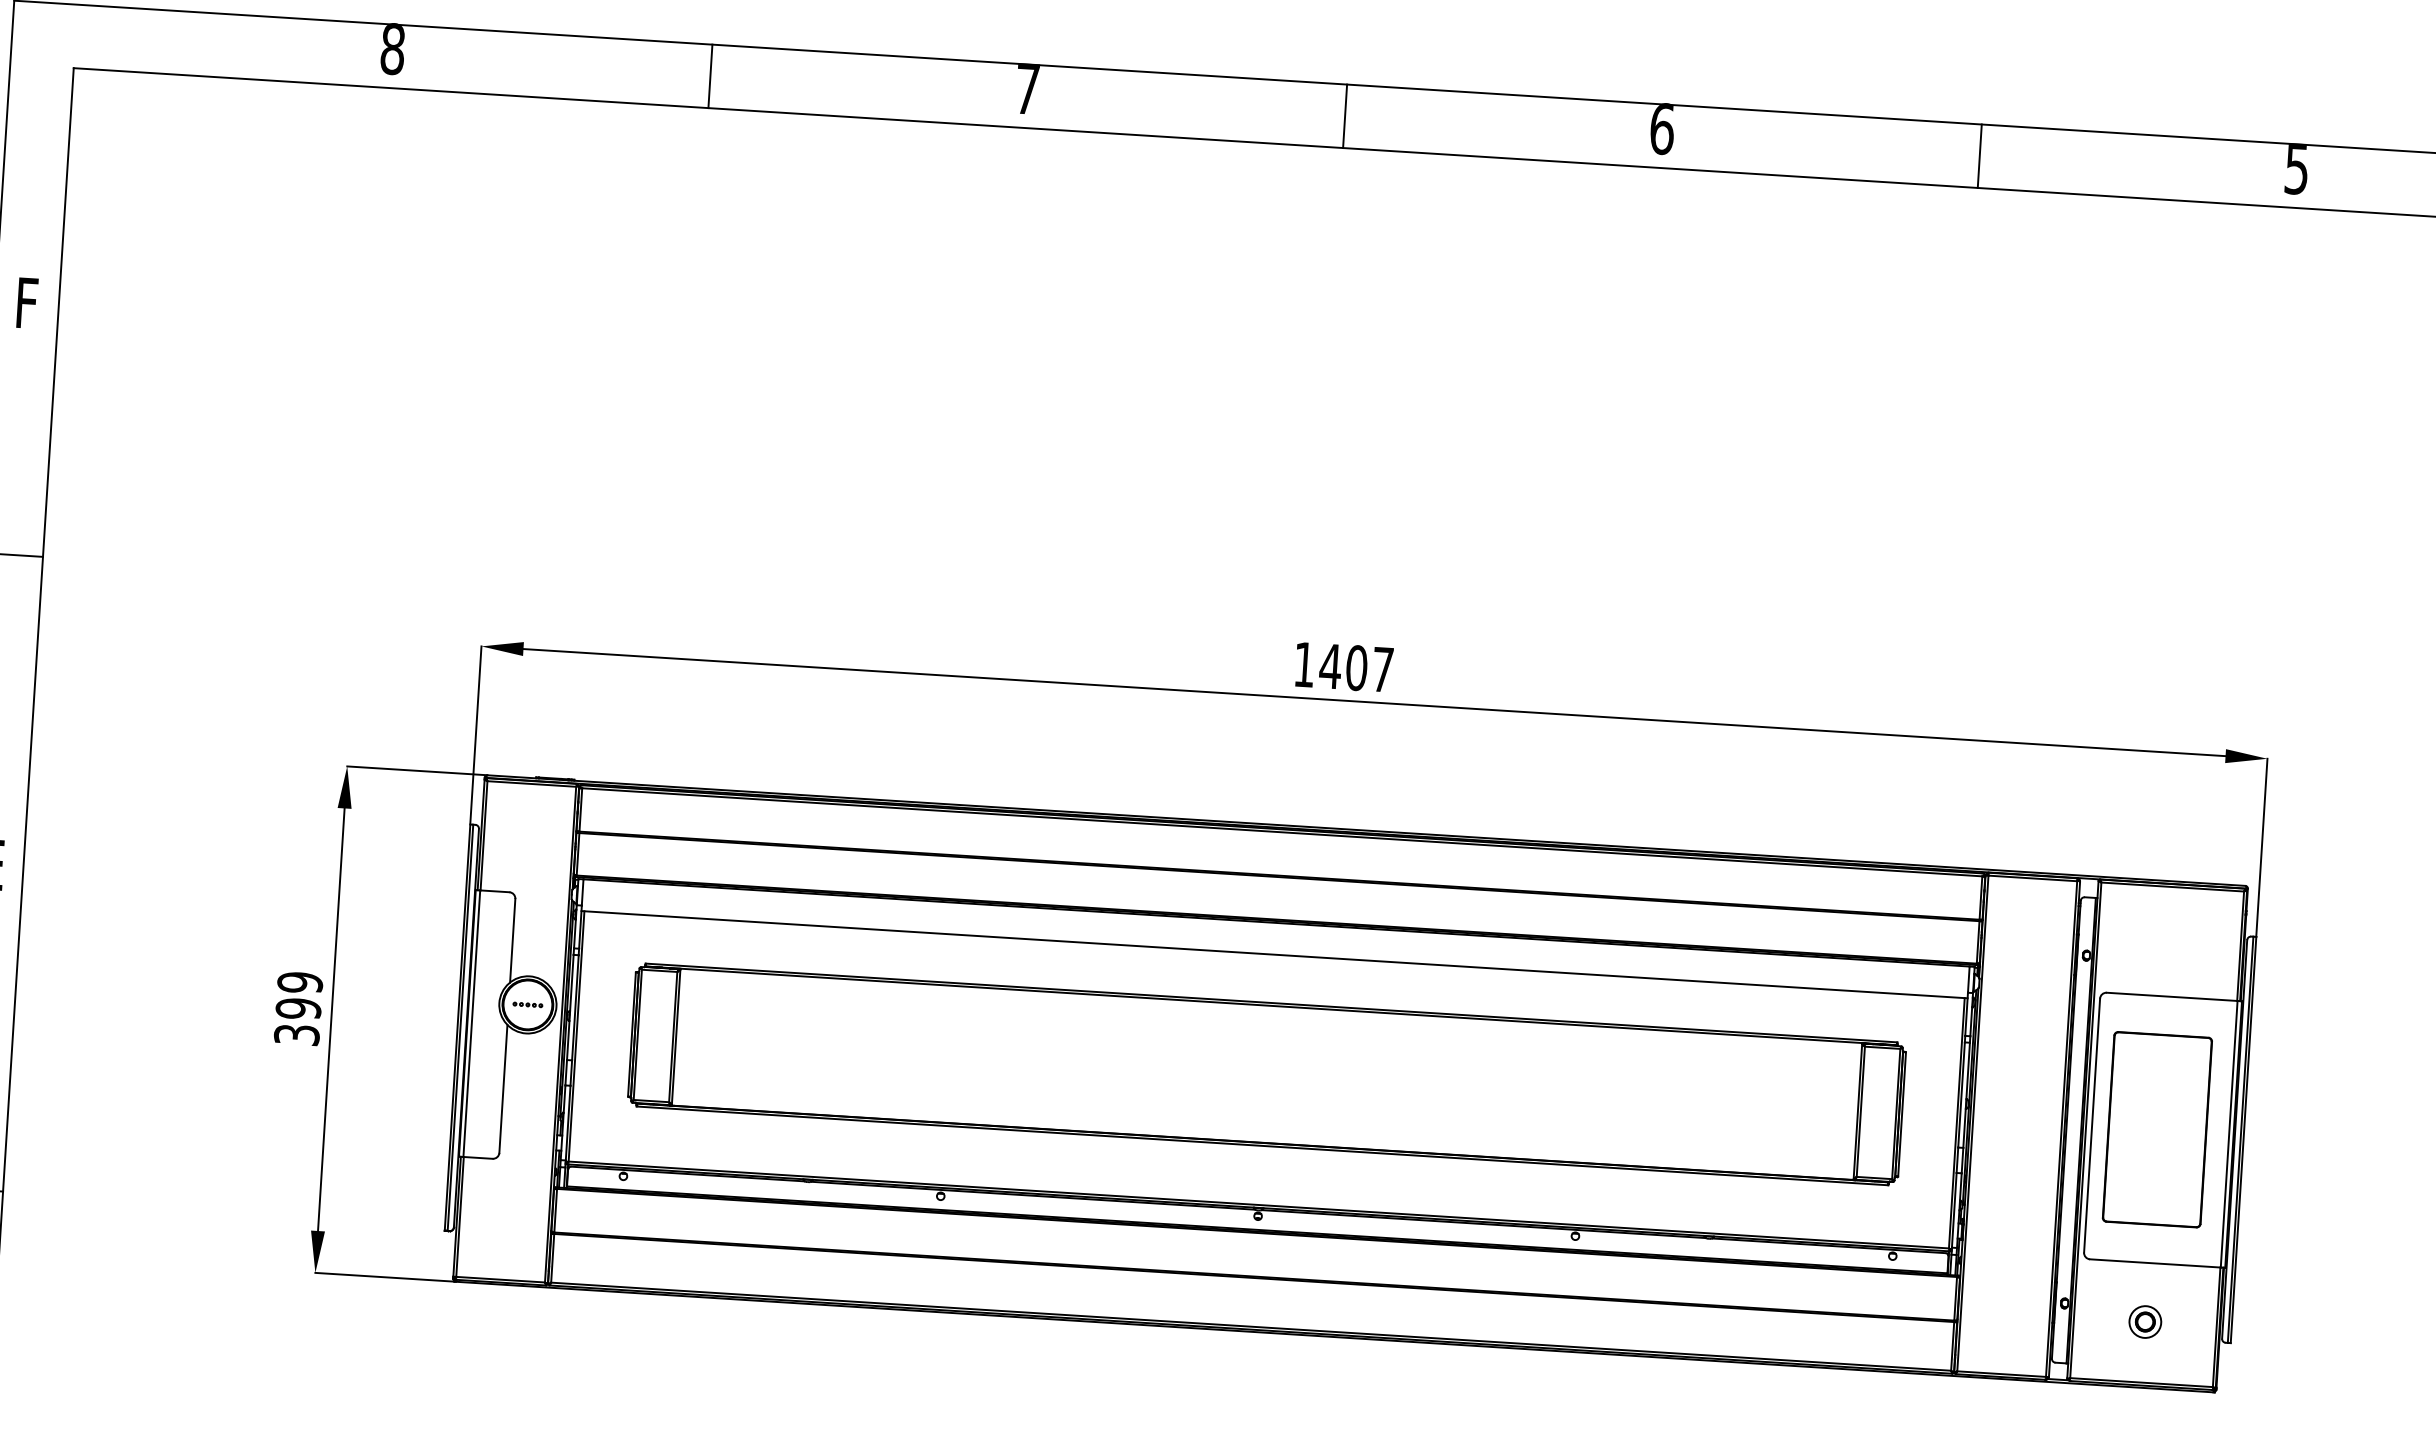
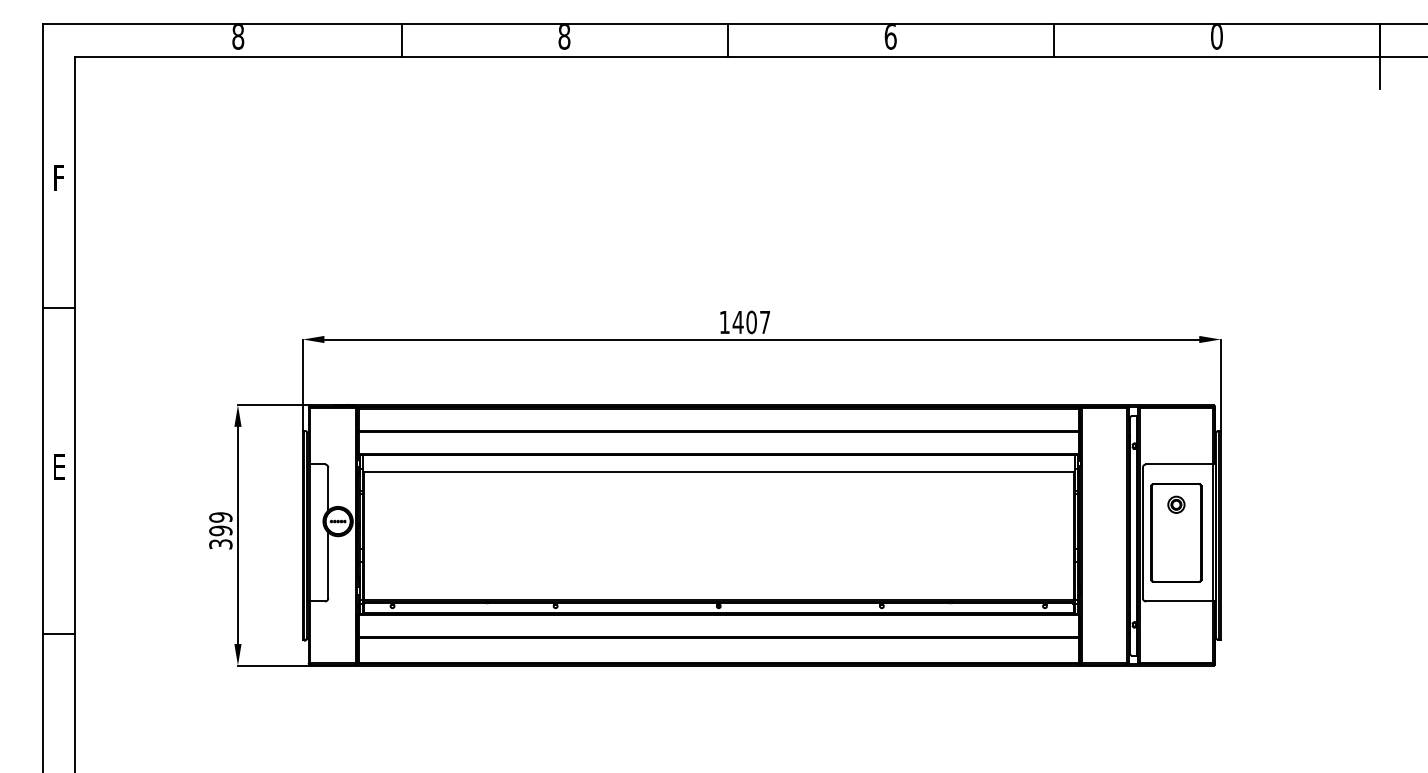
text: (1027, 90) -> (564, 37), 7 -> 8
text: (2296, 170) -> (1216, 37), 5 -> 0
part: (1266, 1074) -> (718, 533), removed
part: (2145, 1321) -> (1176, 504), moved

